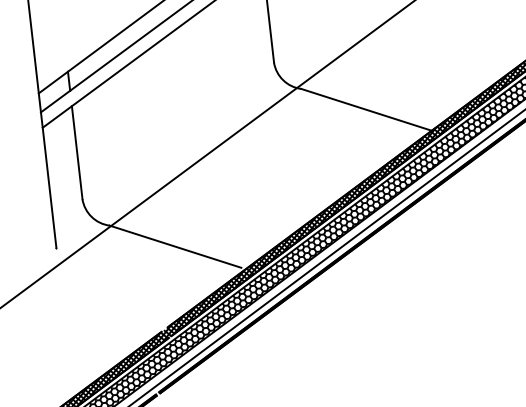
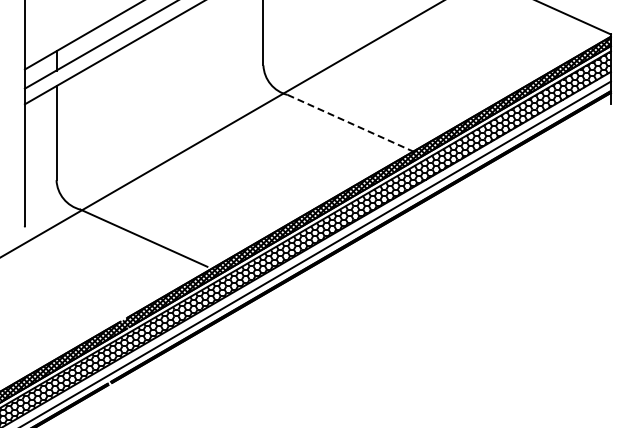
line: (367, 109) -> (351, 123), solid -> dashed

